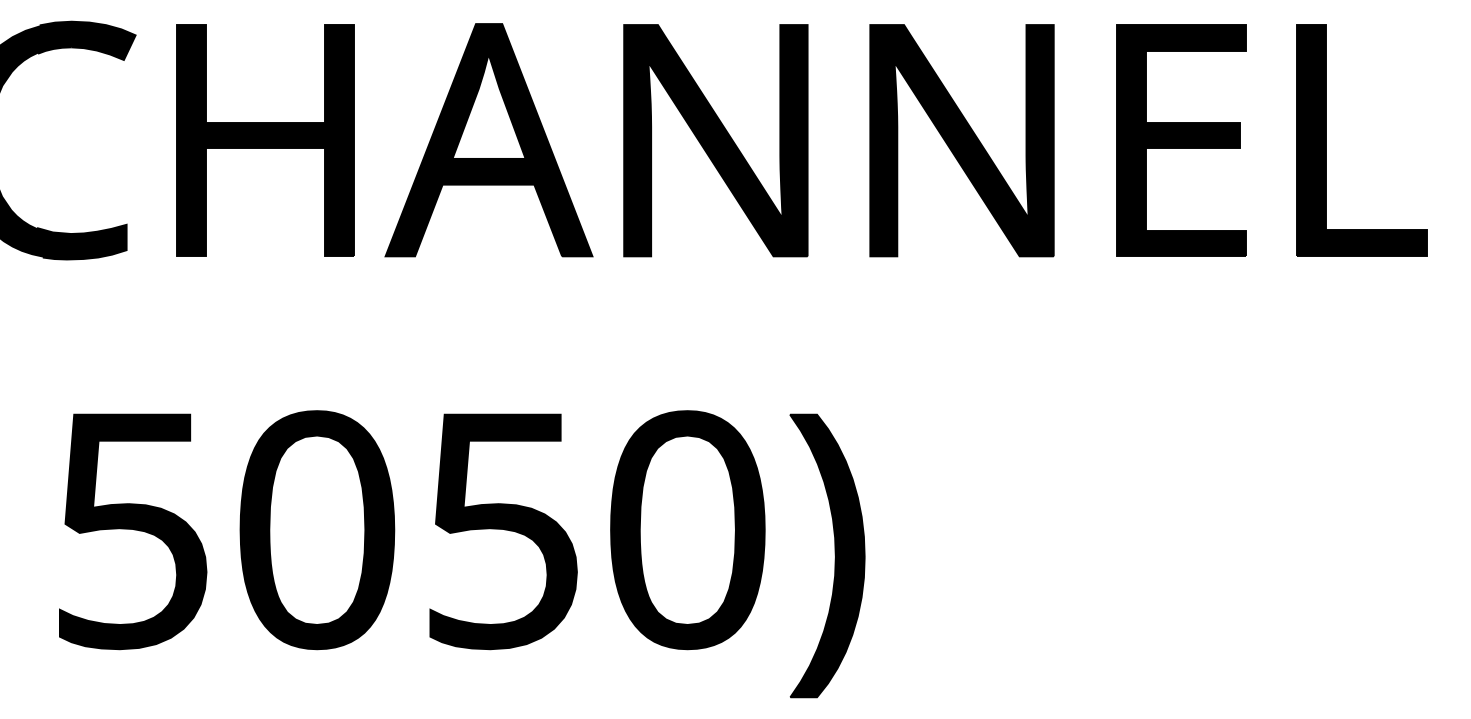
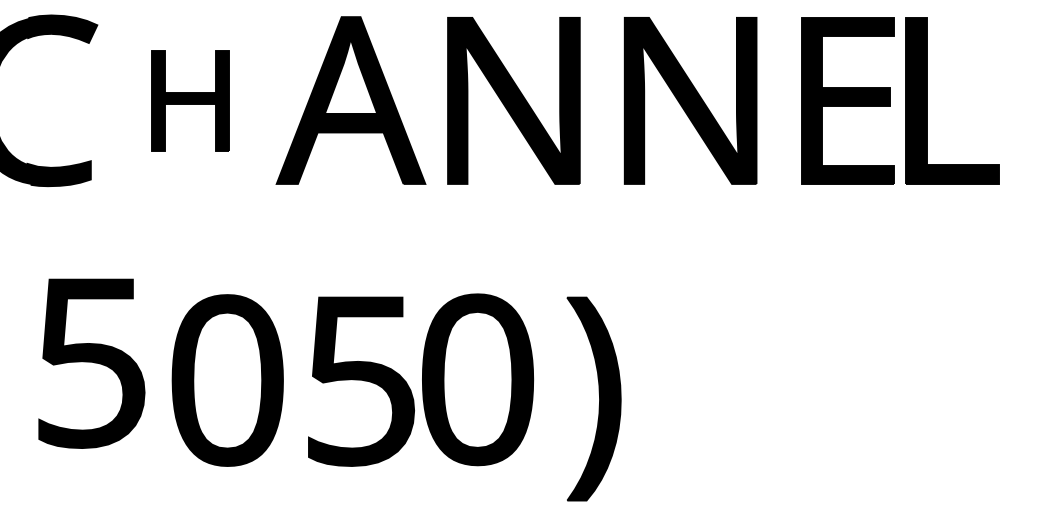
part: (265, 140) -> (190, 100), size x0.6
part: (1326, 140) -> (927, 100), moved
part: (687, 530) -> (477, 380), moved
part: (133, 531) -> (92, 363), moved

